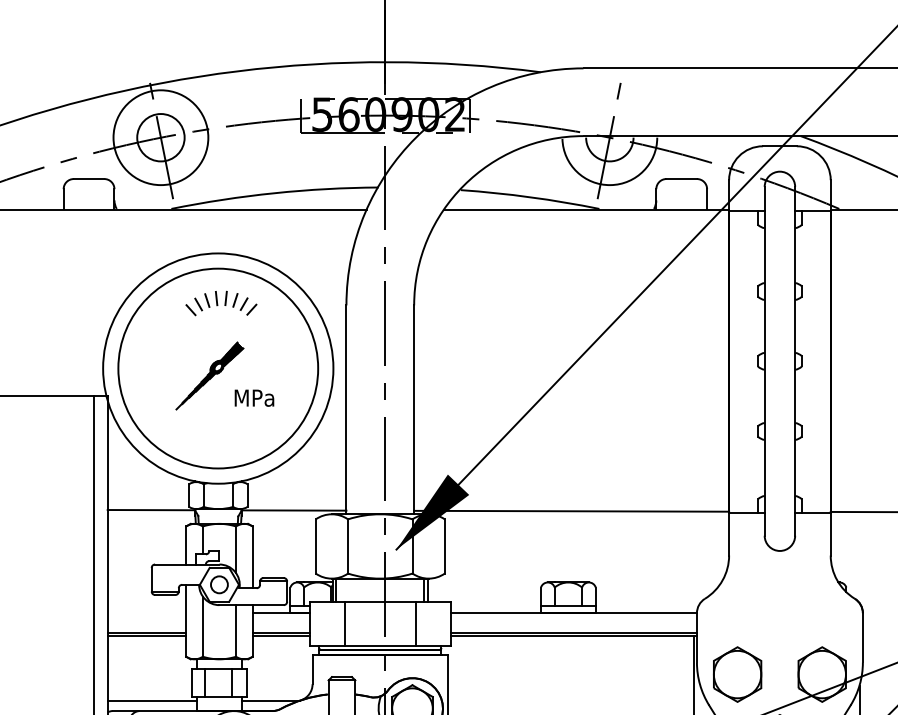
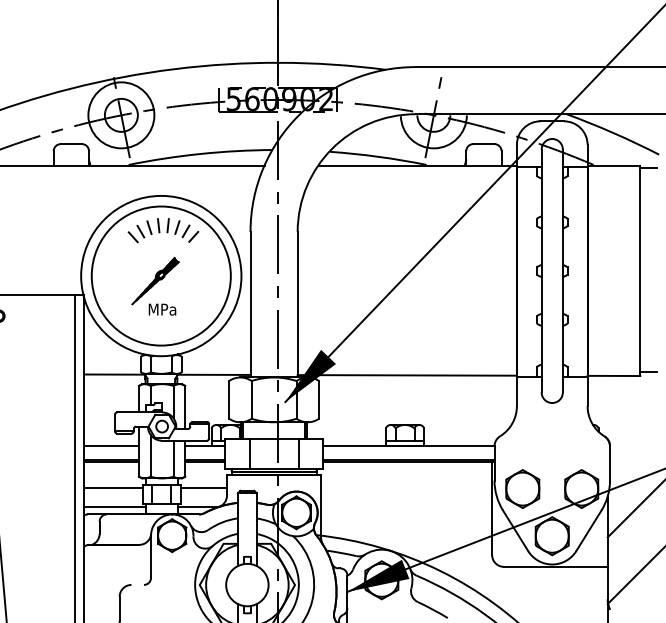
part: (221, 303) -> (163, 230), size x1.43
text: (254, 397) -> (162, 309), moved
line: (146, 613) -> (111, 446), added
line: (149, 673) -> (113, 488), added
line: (278, 673) -> (203, 488), added

